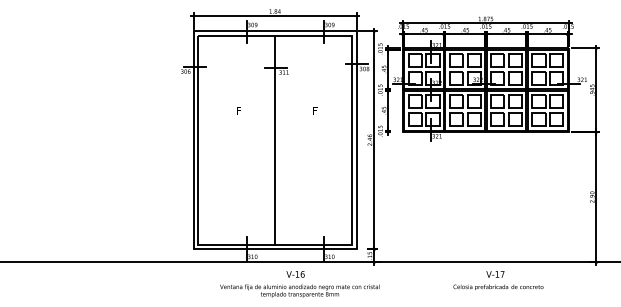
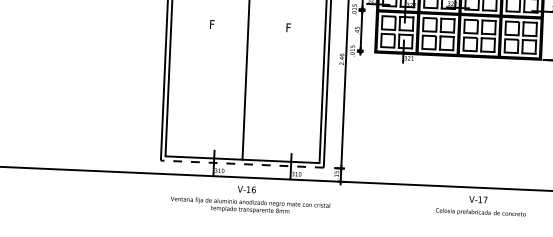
line: (275, 249) -> (242, 164), solid -> dashed
text: (498, 280) -> (481, 205), moved
text: (299, 284) -> (250, 199), moved

